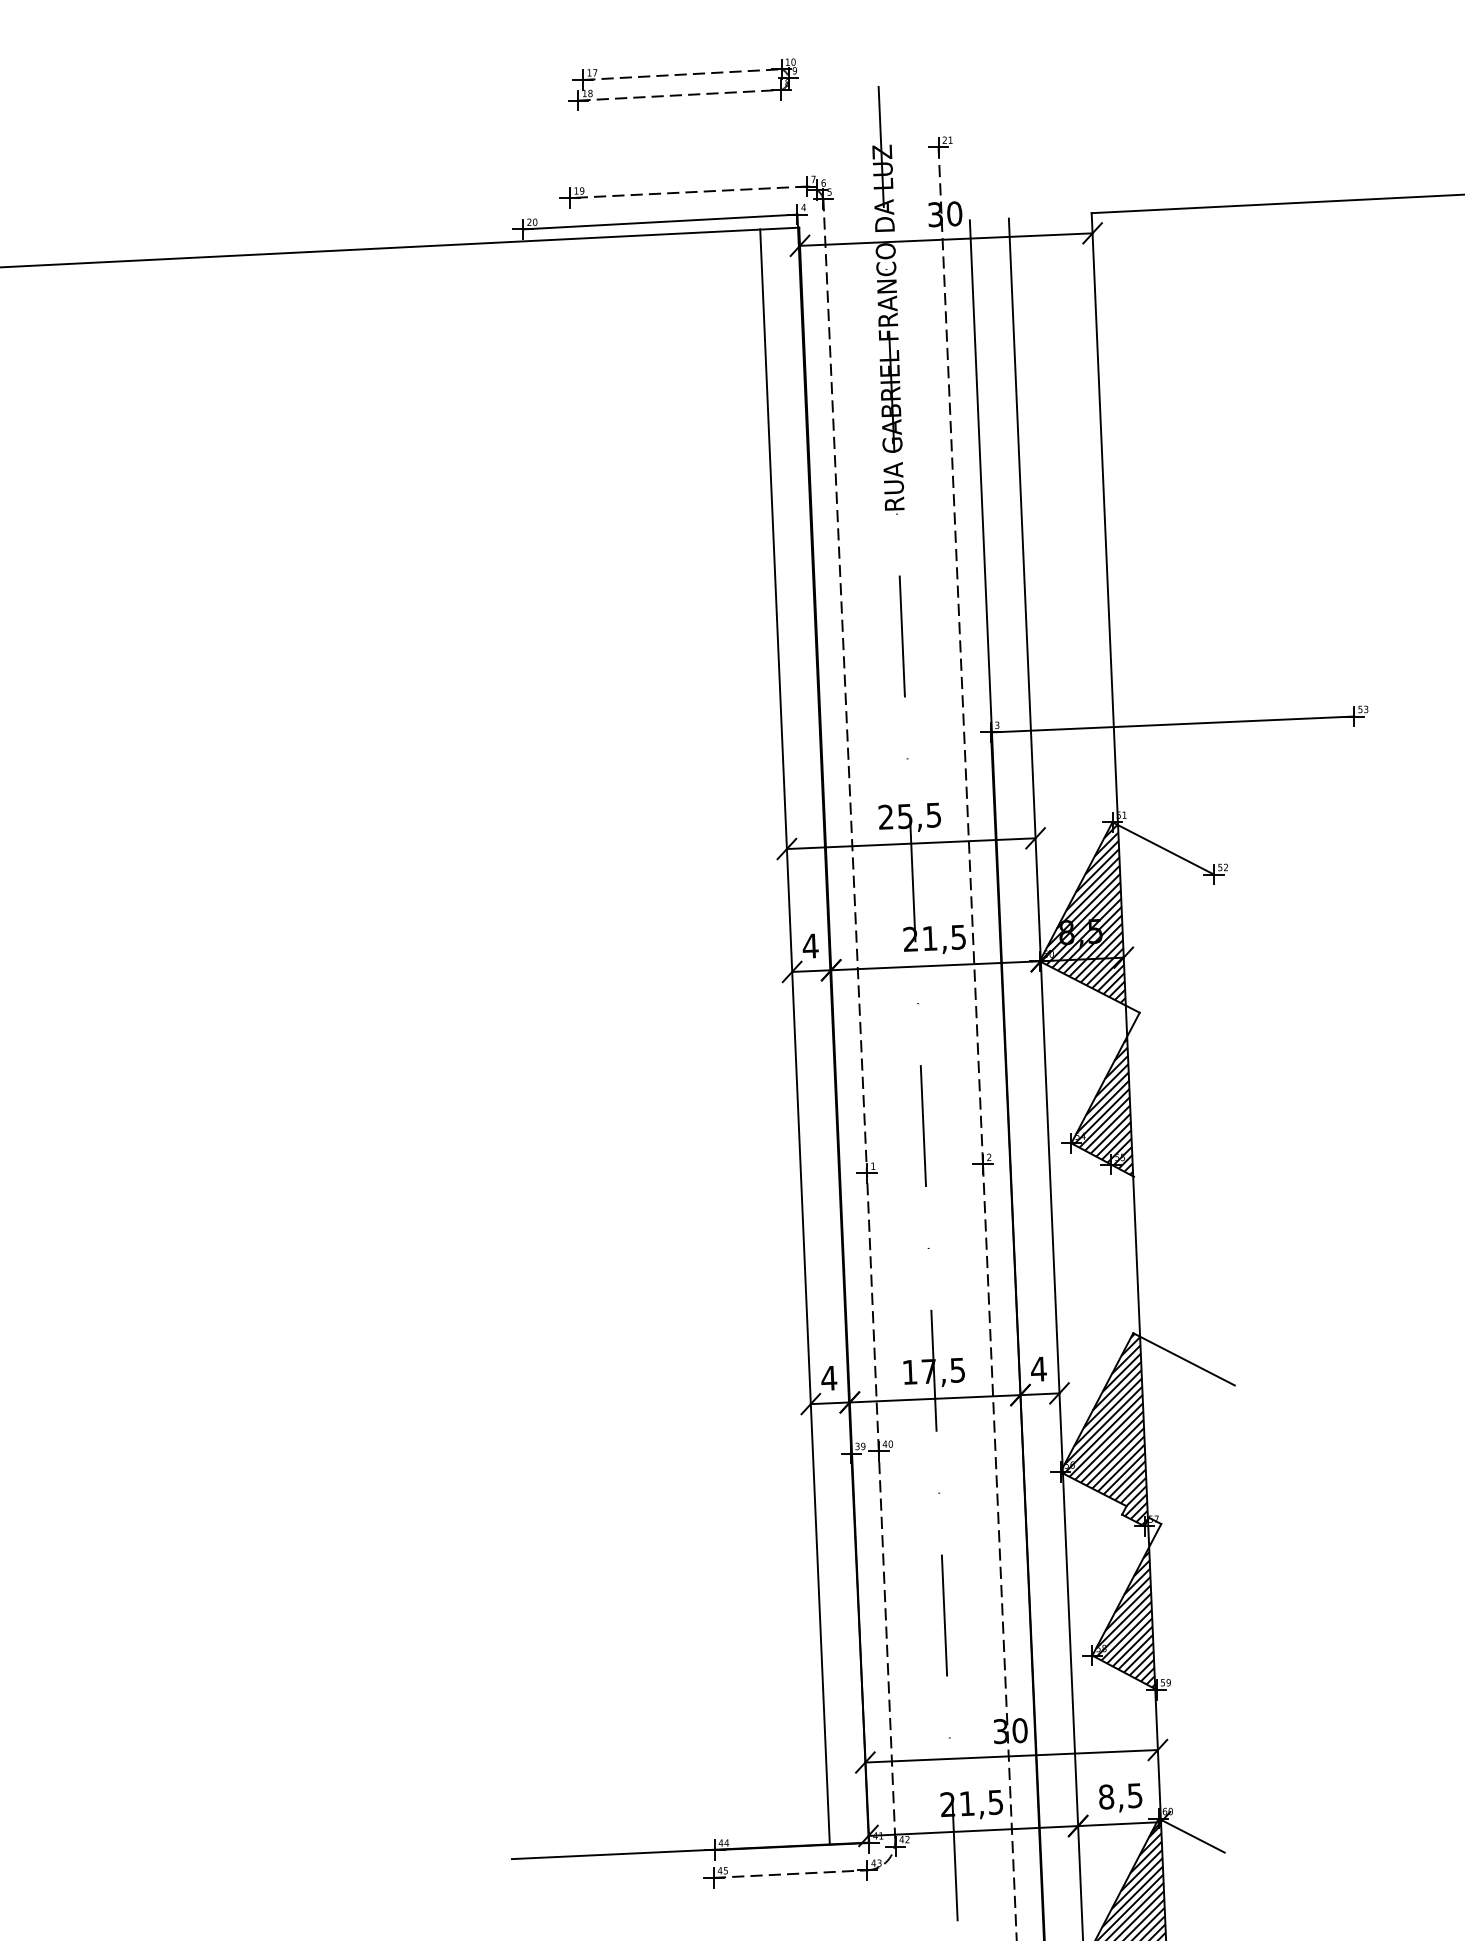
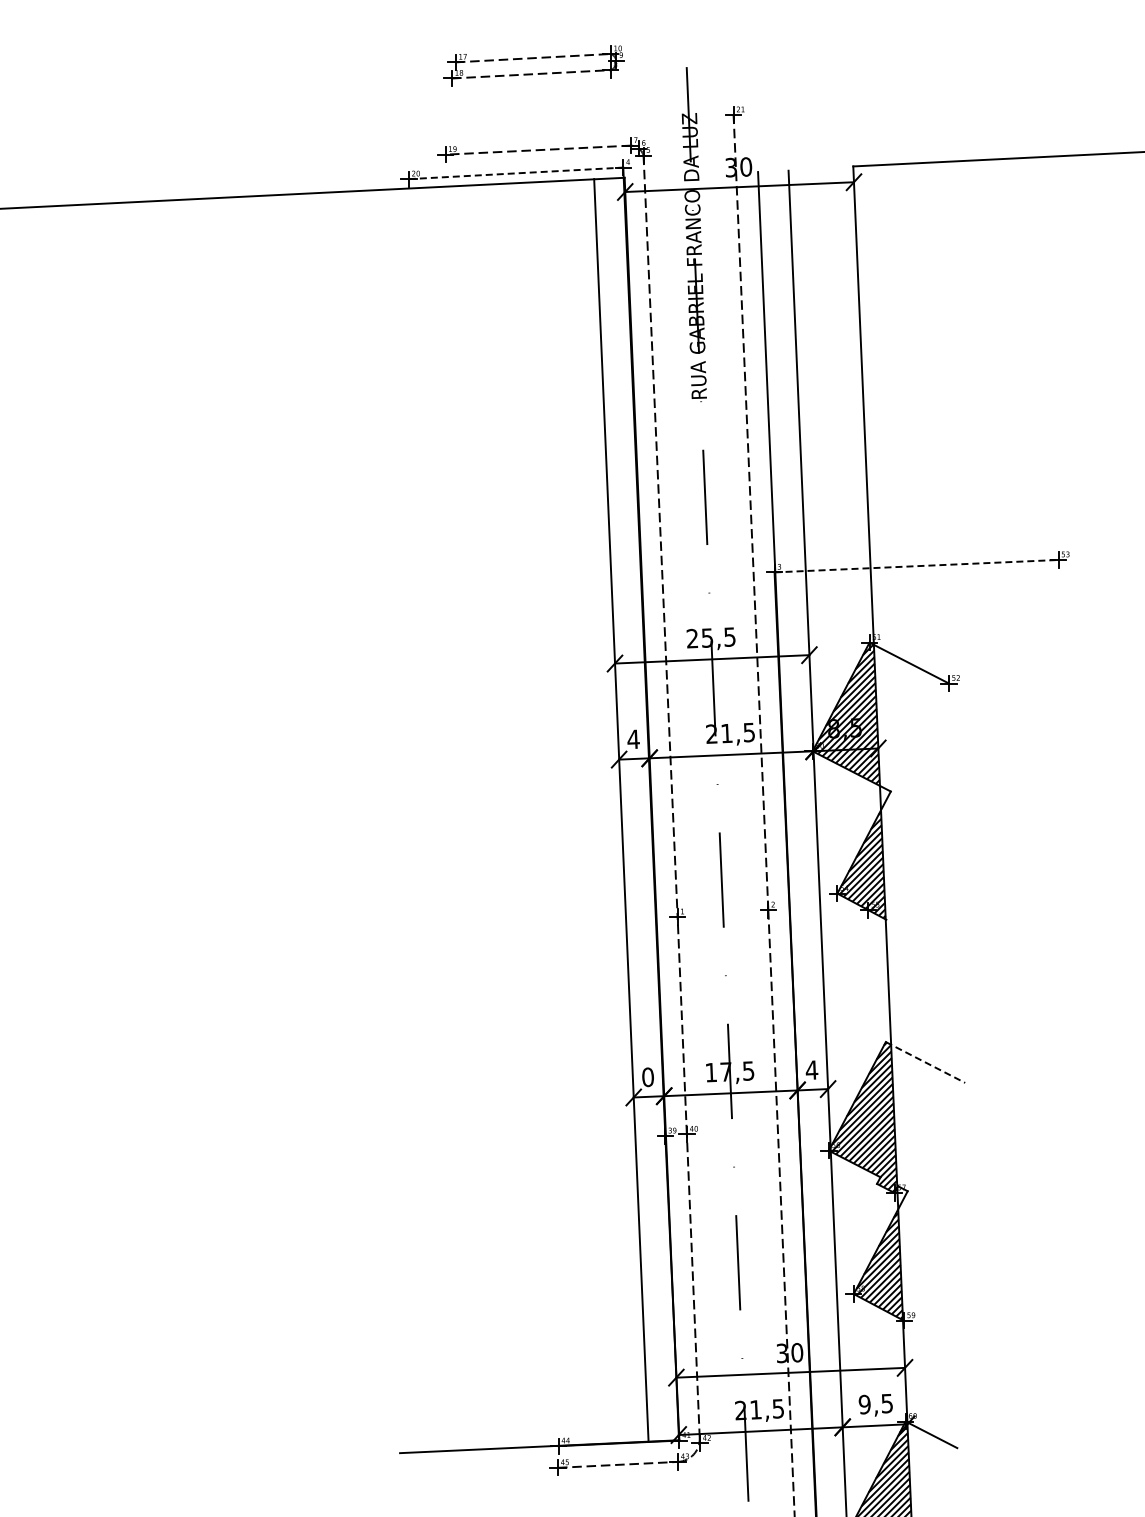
line: (660, 222) -> (516, 173), solid -> dashed
line: (1173, 724) -> (917, 566), solid -> dashed
line: (1184, 1359) -> (925, 1062), solid -> dashed
text: (829, 1378) -> (648, 1077), 4 -> 0
text: (1106, 1796) -> (864, 1404), 8,5 -> 9,5

